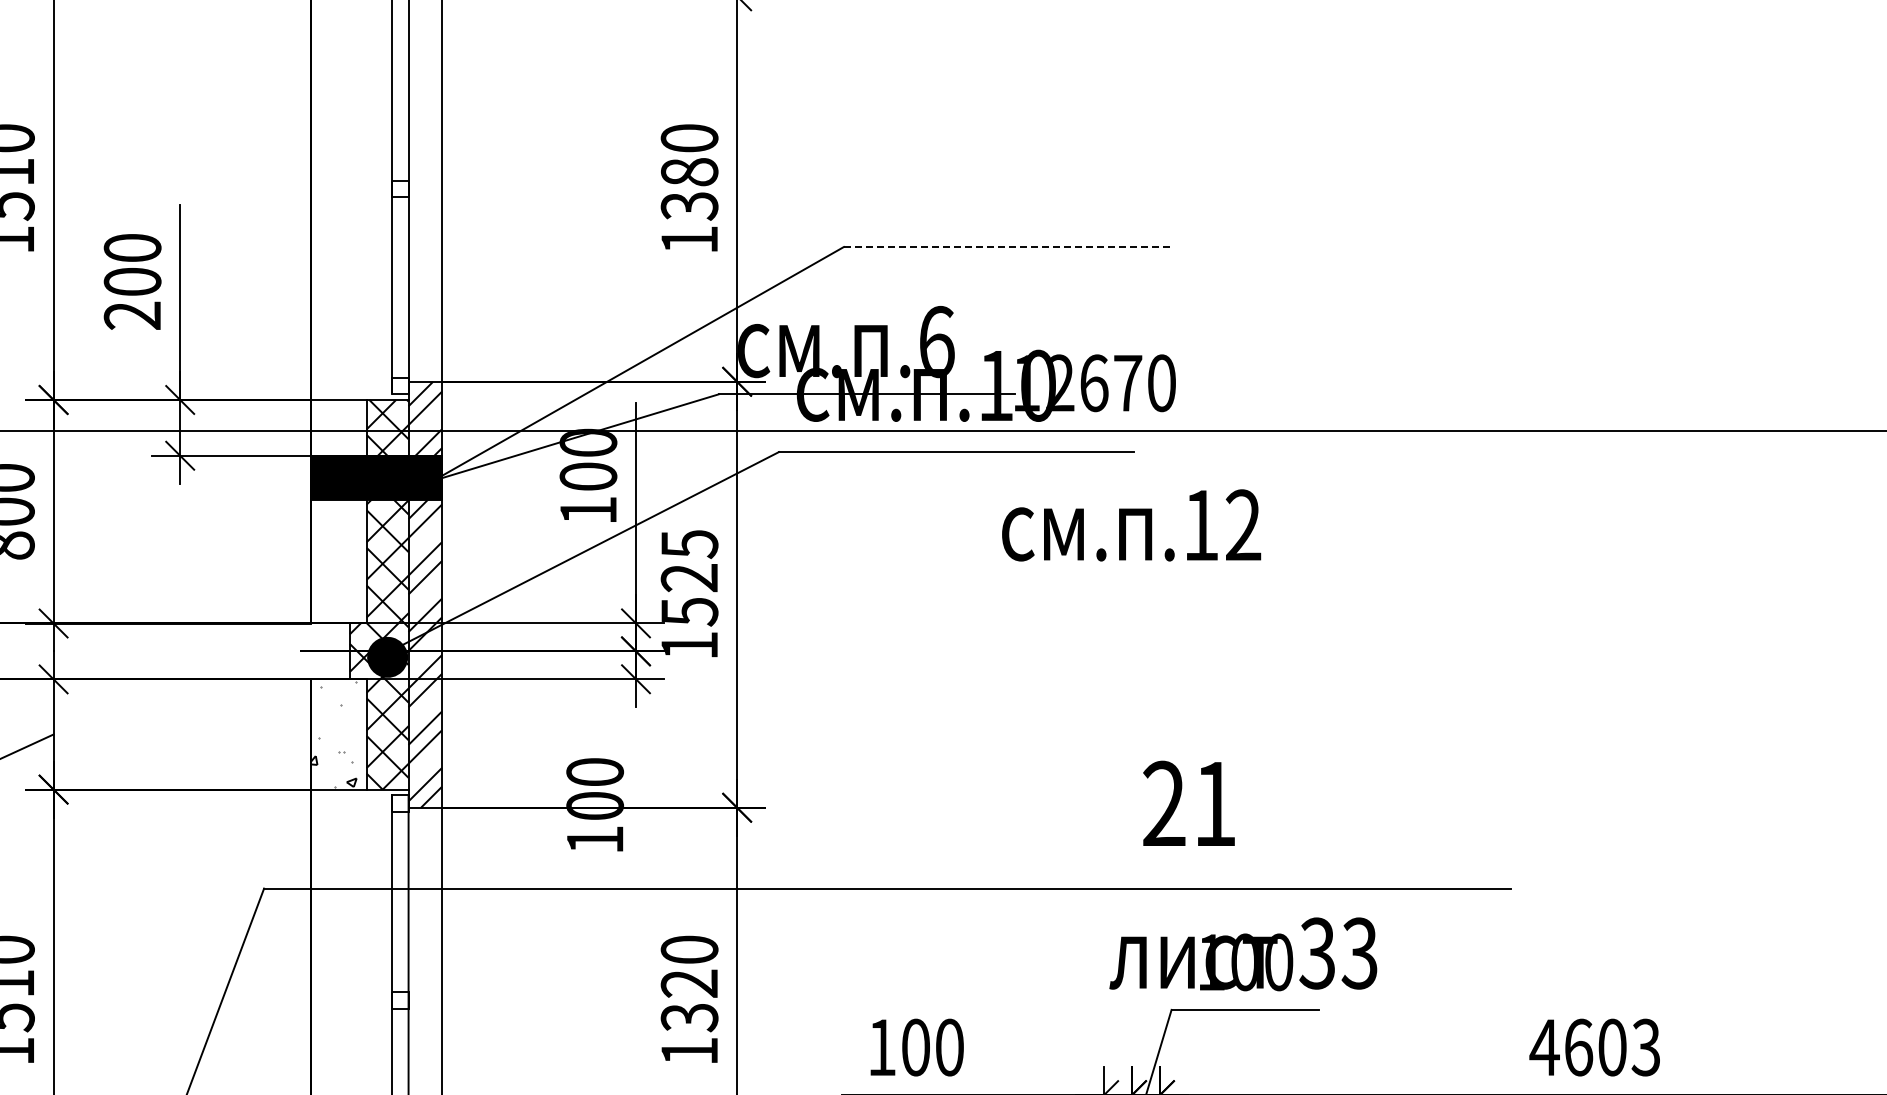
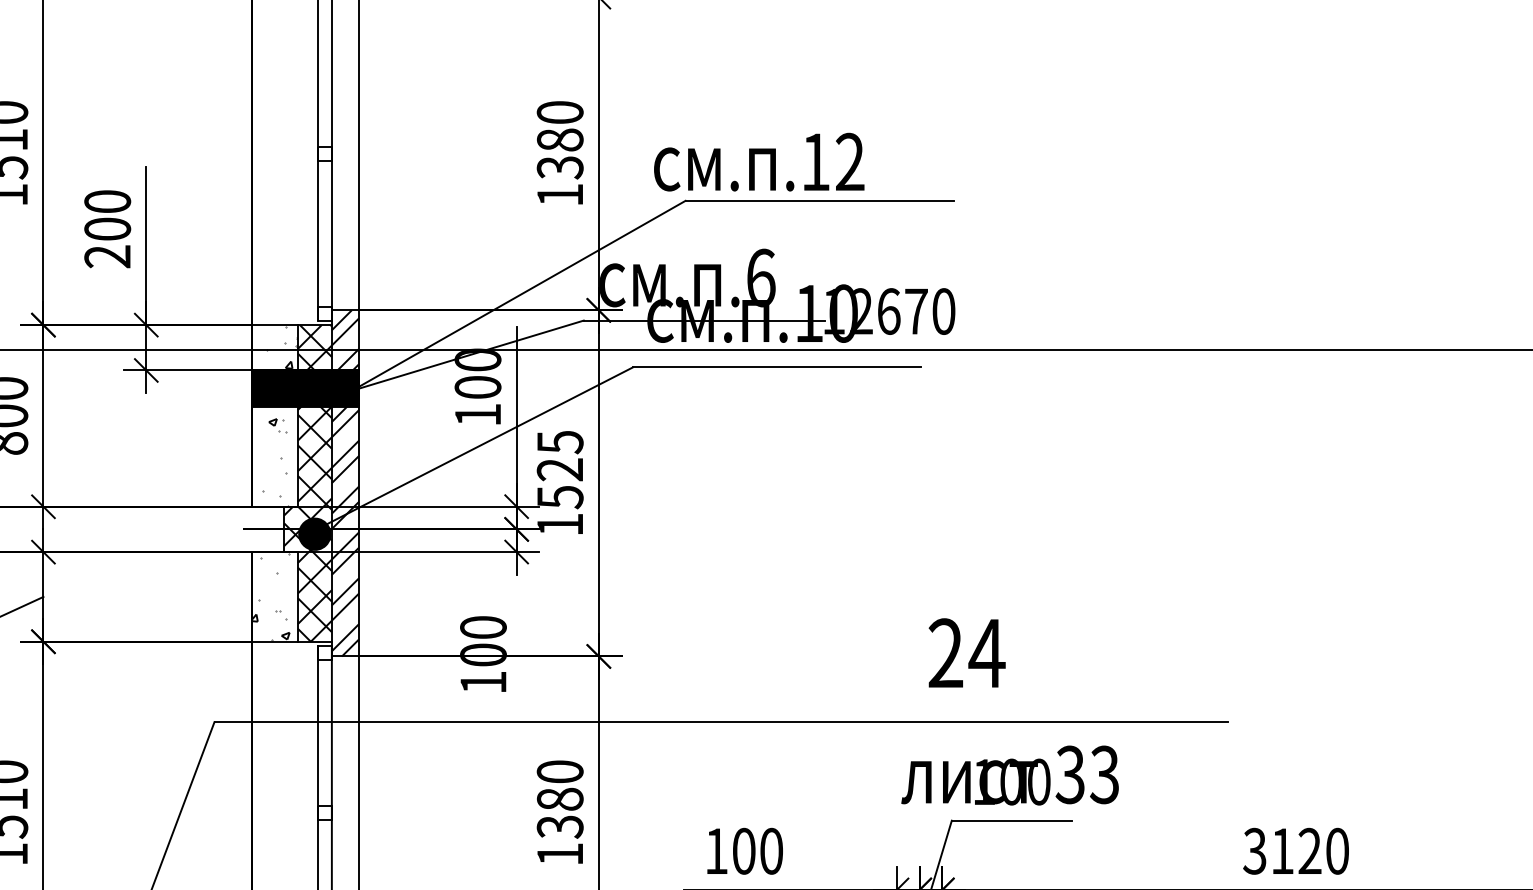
line: (1008, 247) -> (819, 201), dashed -> solid
hatch: (345, 512) -> (280, 416), added
text: (1131, 525) -> (759, 162), moved
text: (1214, 803) -> (986, 653), 21 -> 24
text: (689, 983) -> (560, 799), 1320 -> 1380
text: (1594, 1047) -> (1295, 851), 4603 -> 3120

